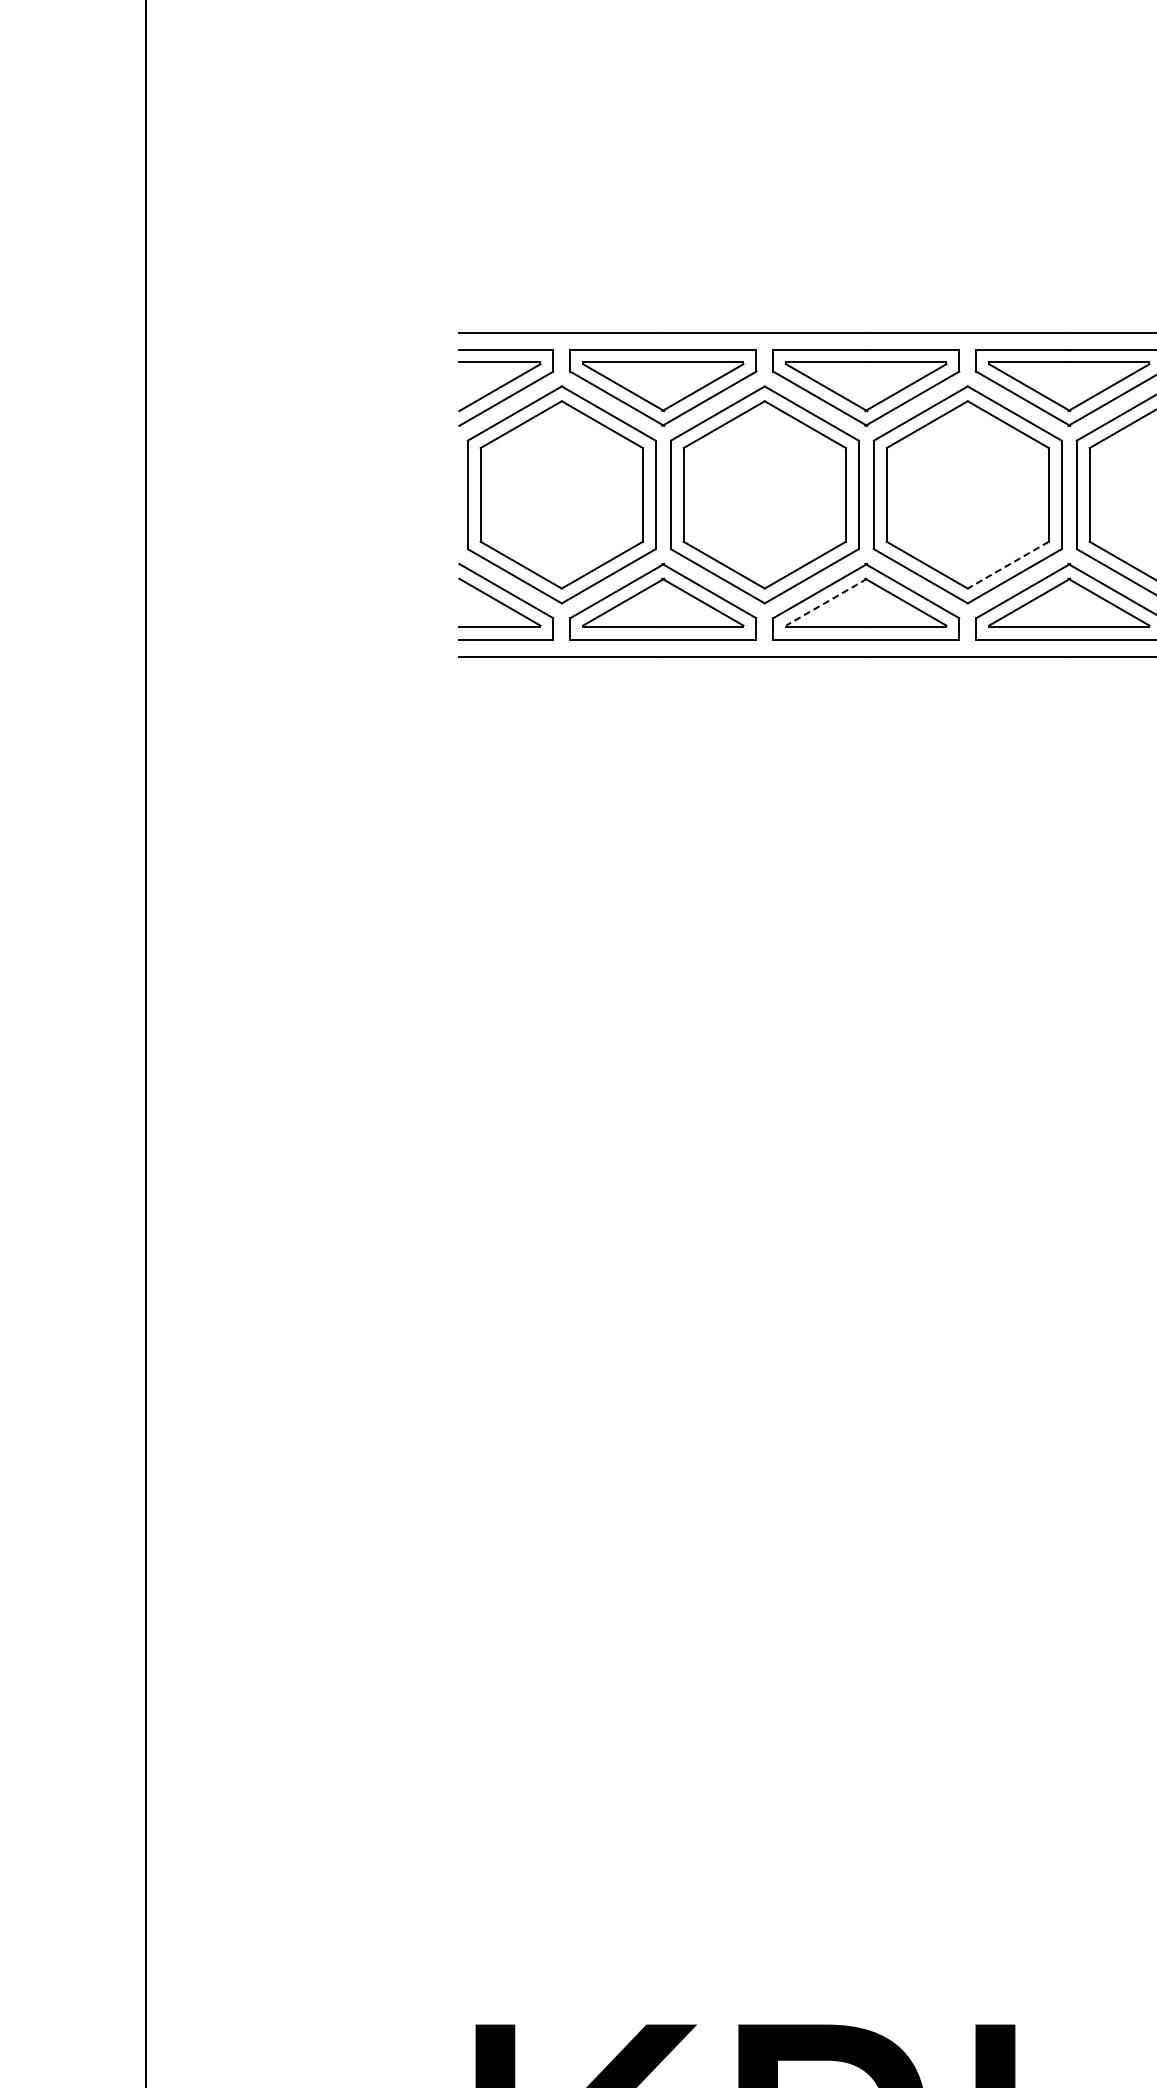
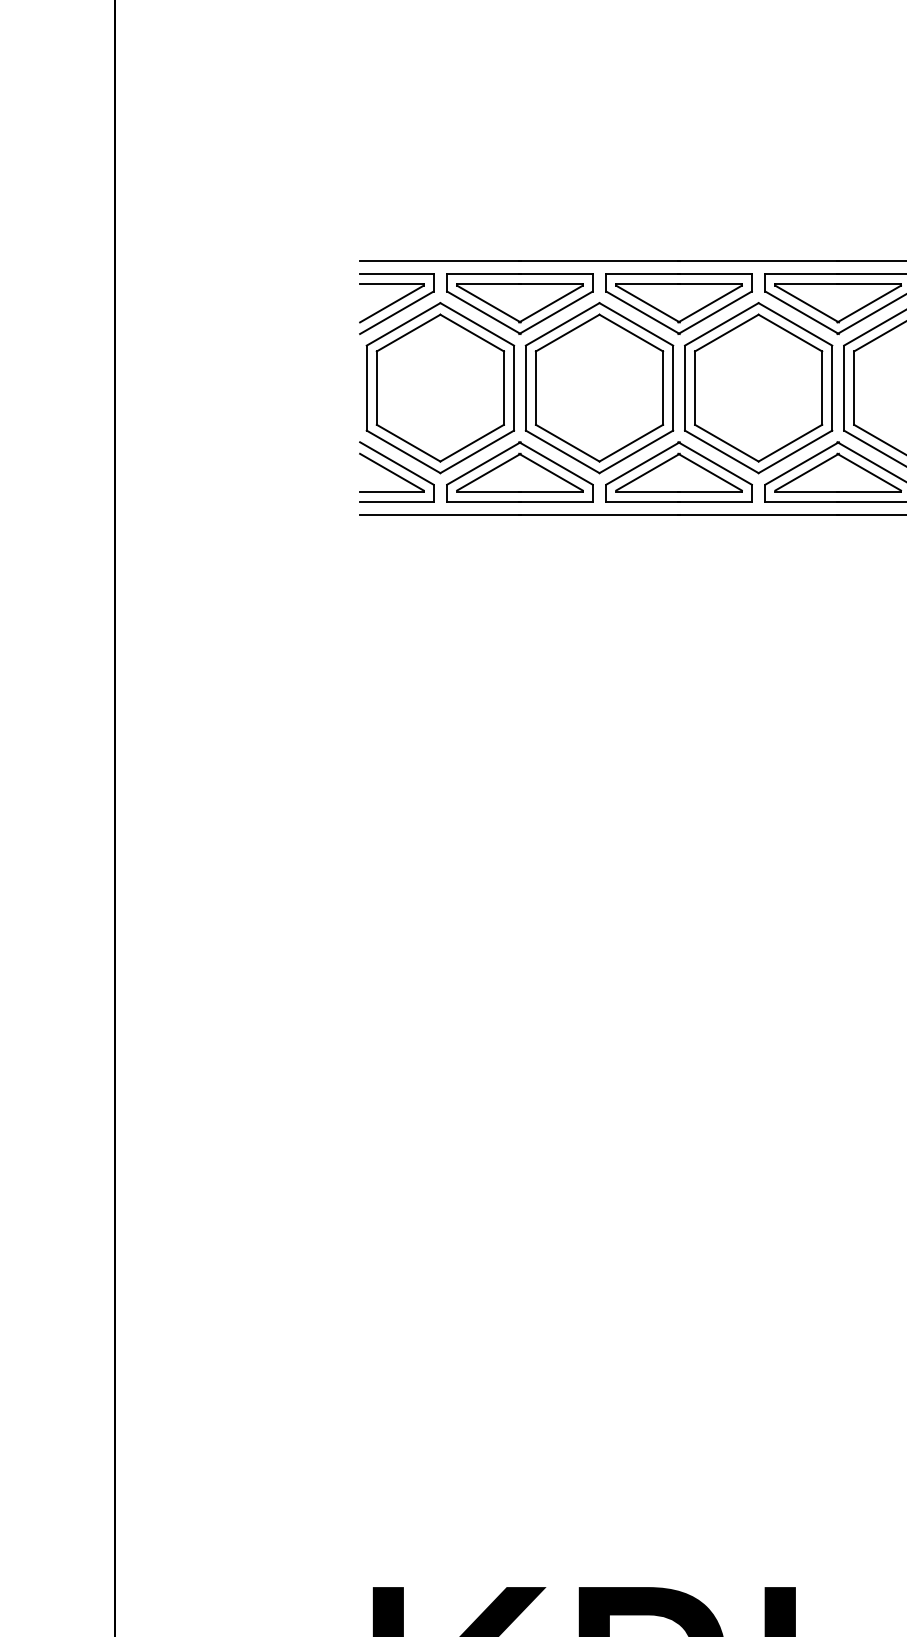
line: (1008, 565) -> (790, 443), dashed -> solid
line: (826, 602) -> (647, 472), dashed -> solid

